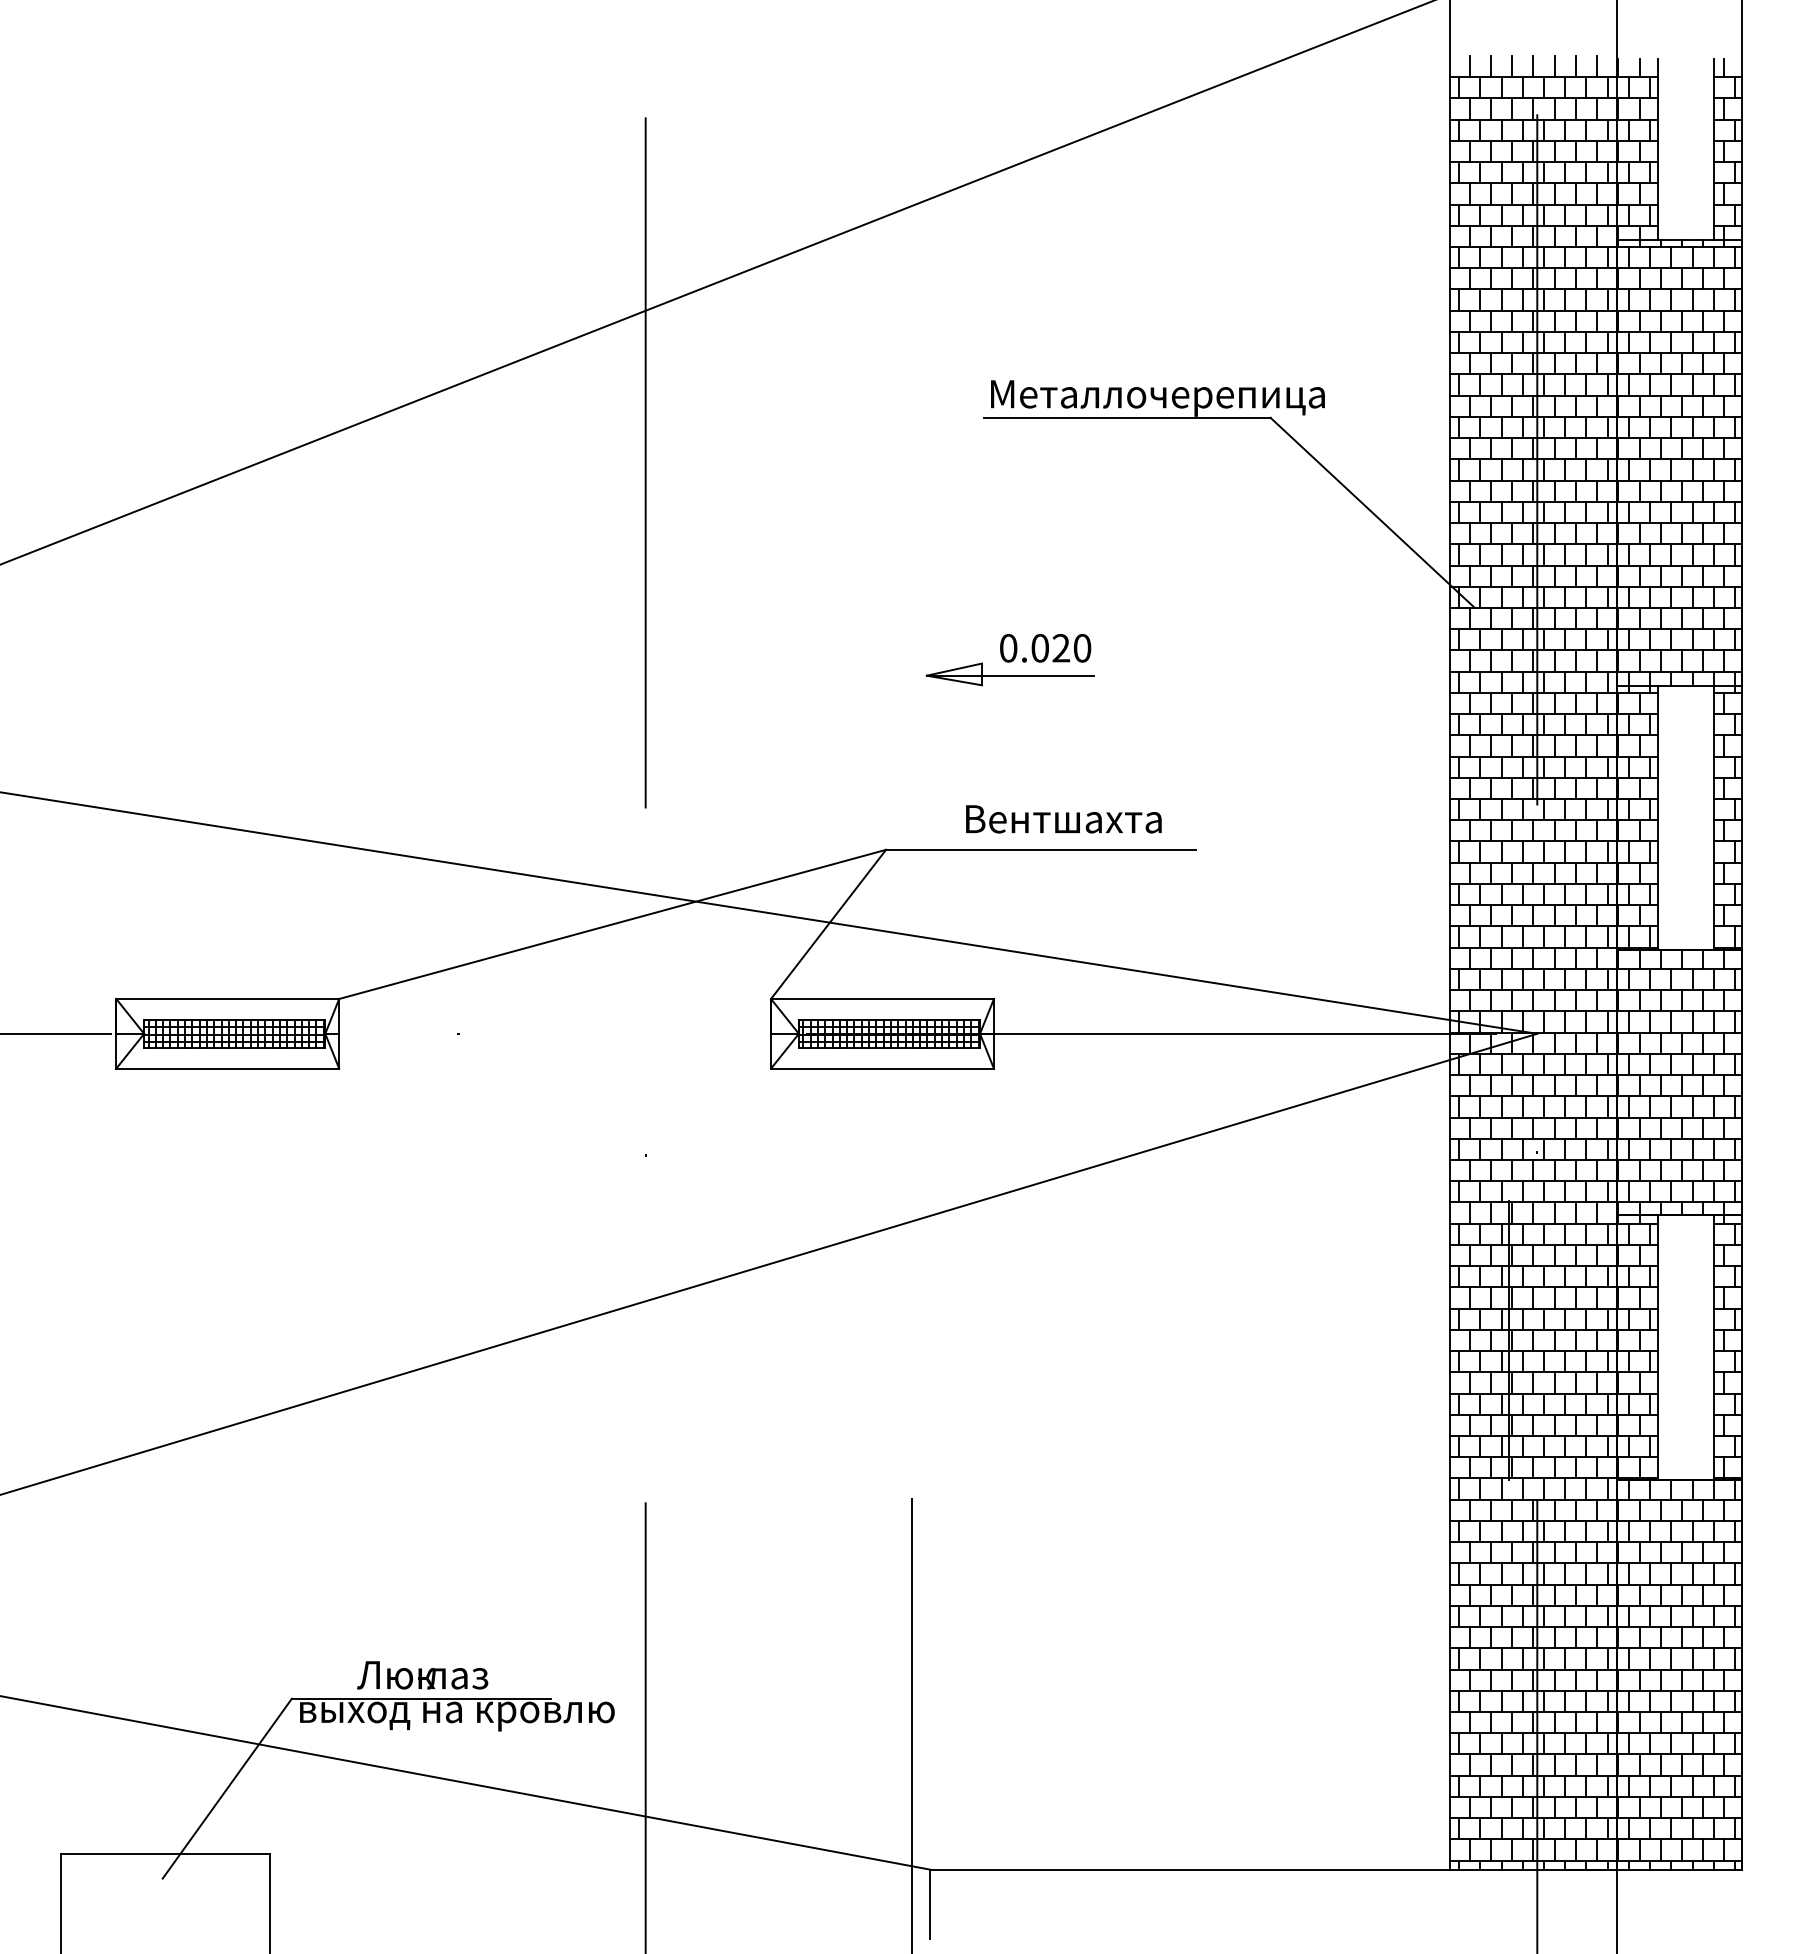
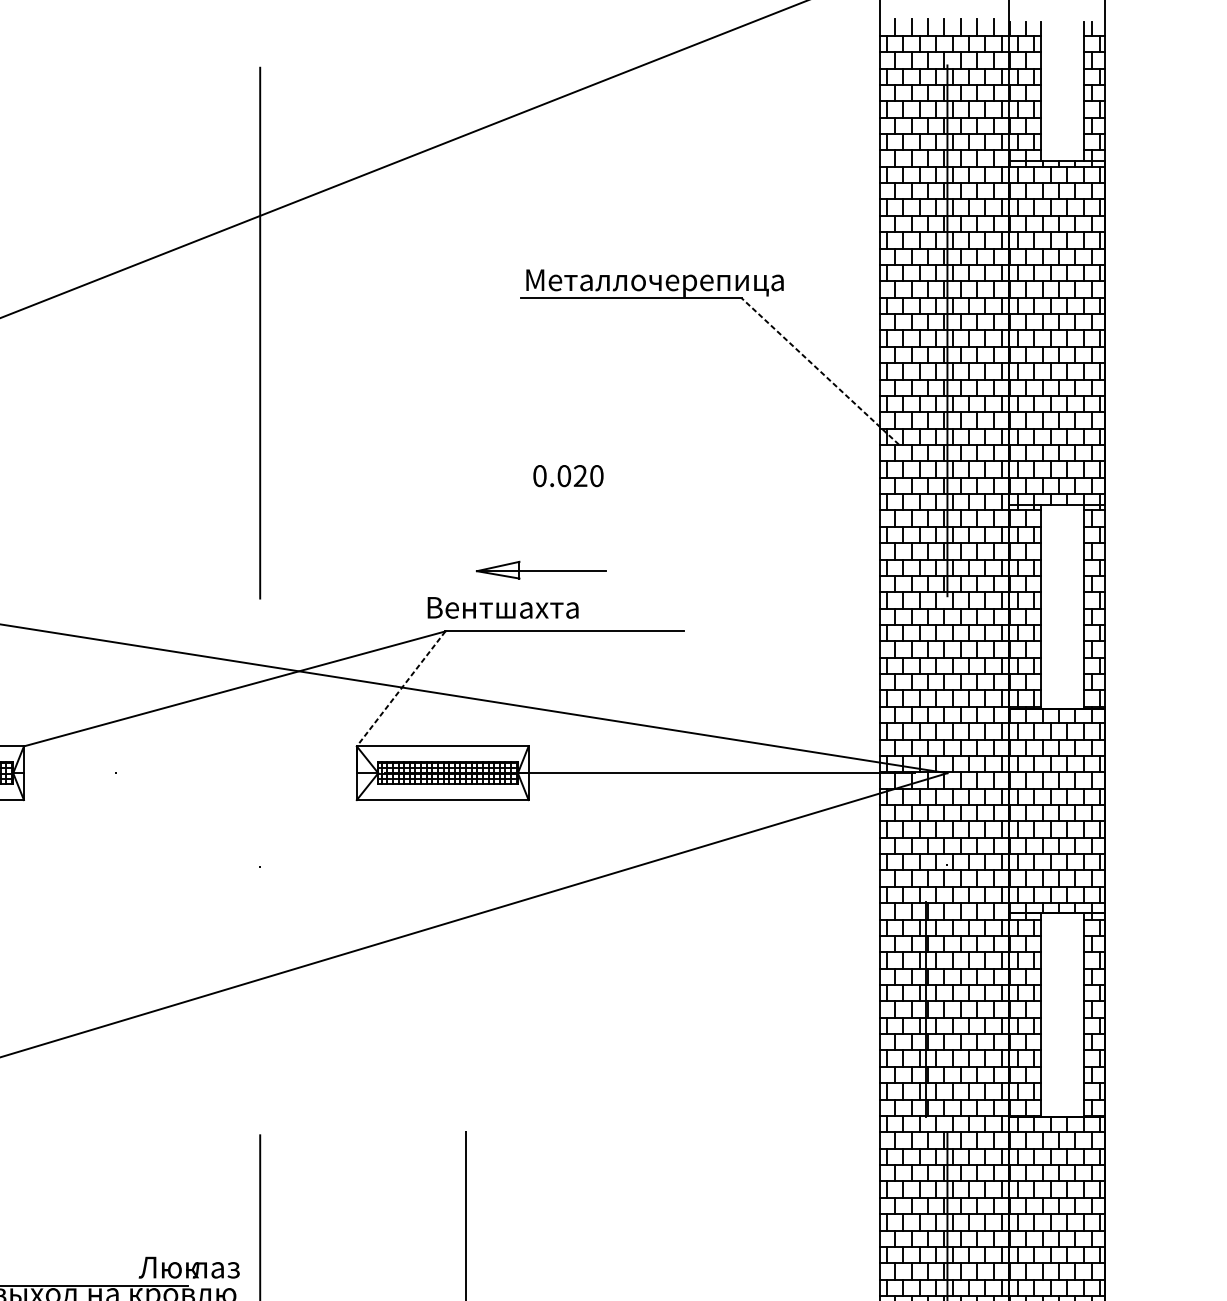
line: (1372, 512) -> (820, 371), solid -> dashed
part: (1009, 674) -> (540, 570), moved
text: (1063, 819) -> (502, 608), moved
line: (828, 924) -> (401, 688), solid -> dashed
text: (422, 1675) -> (189, 1267), moved

